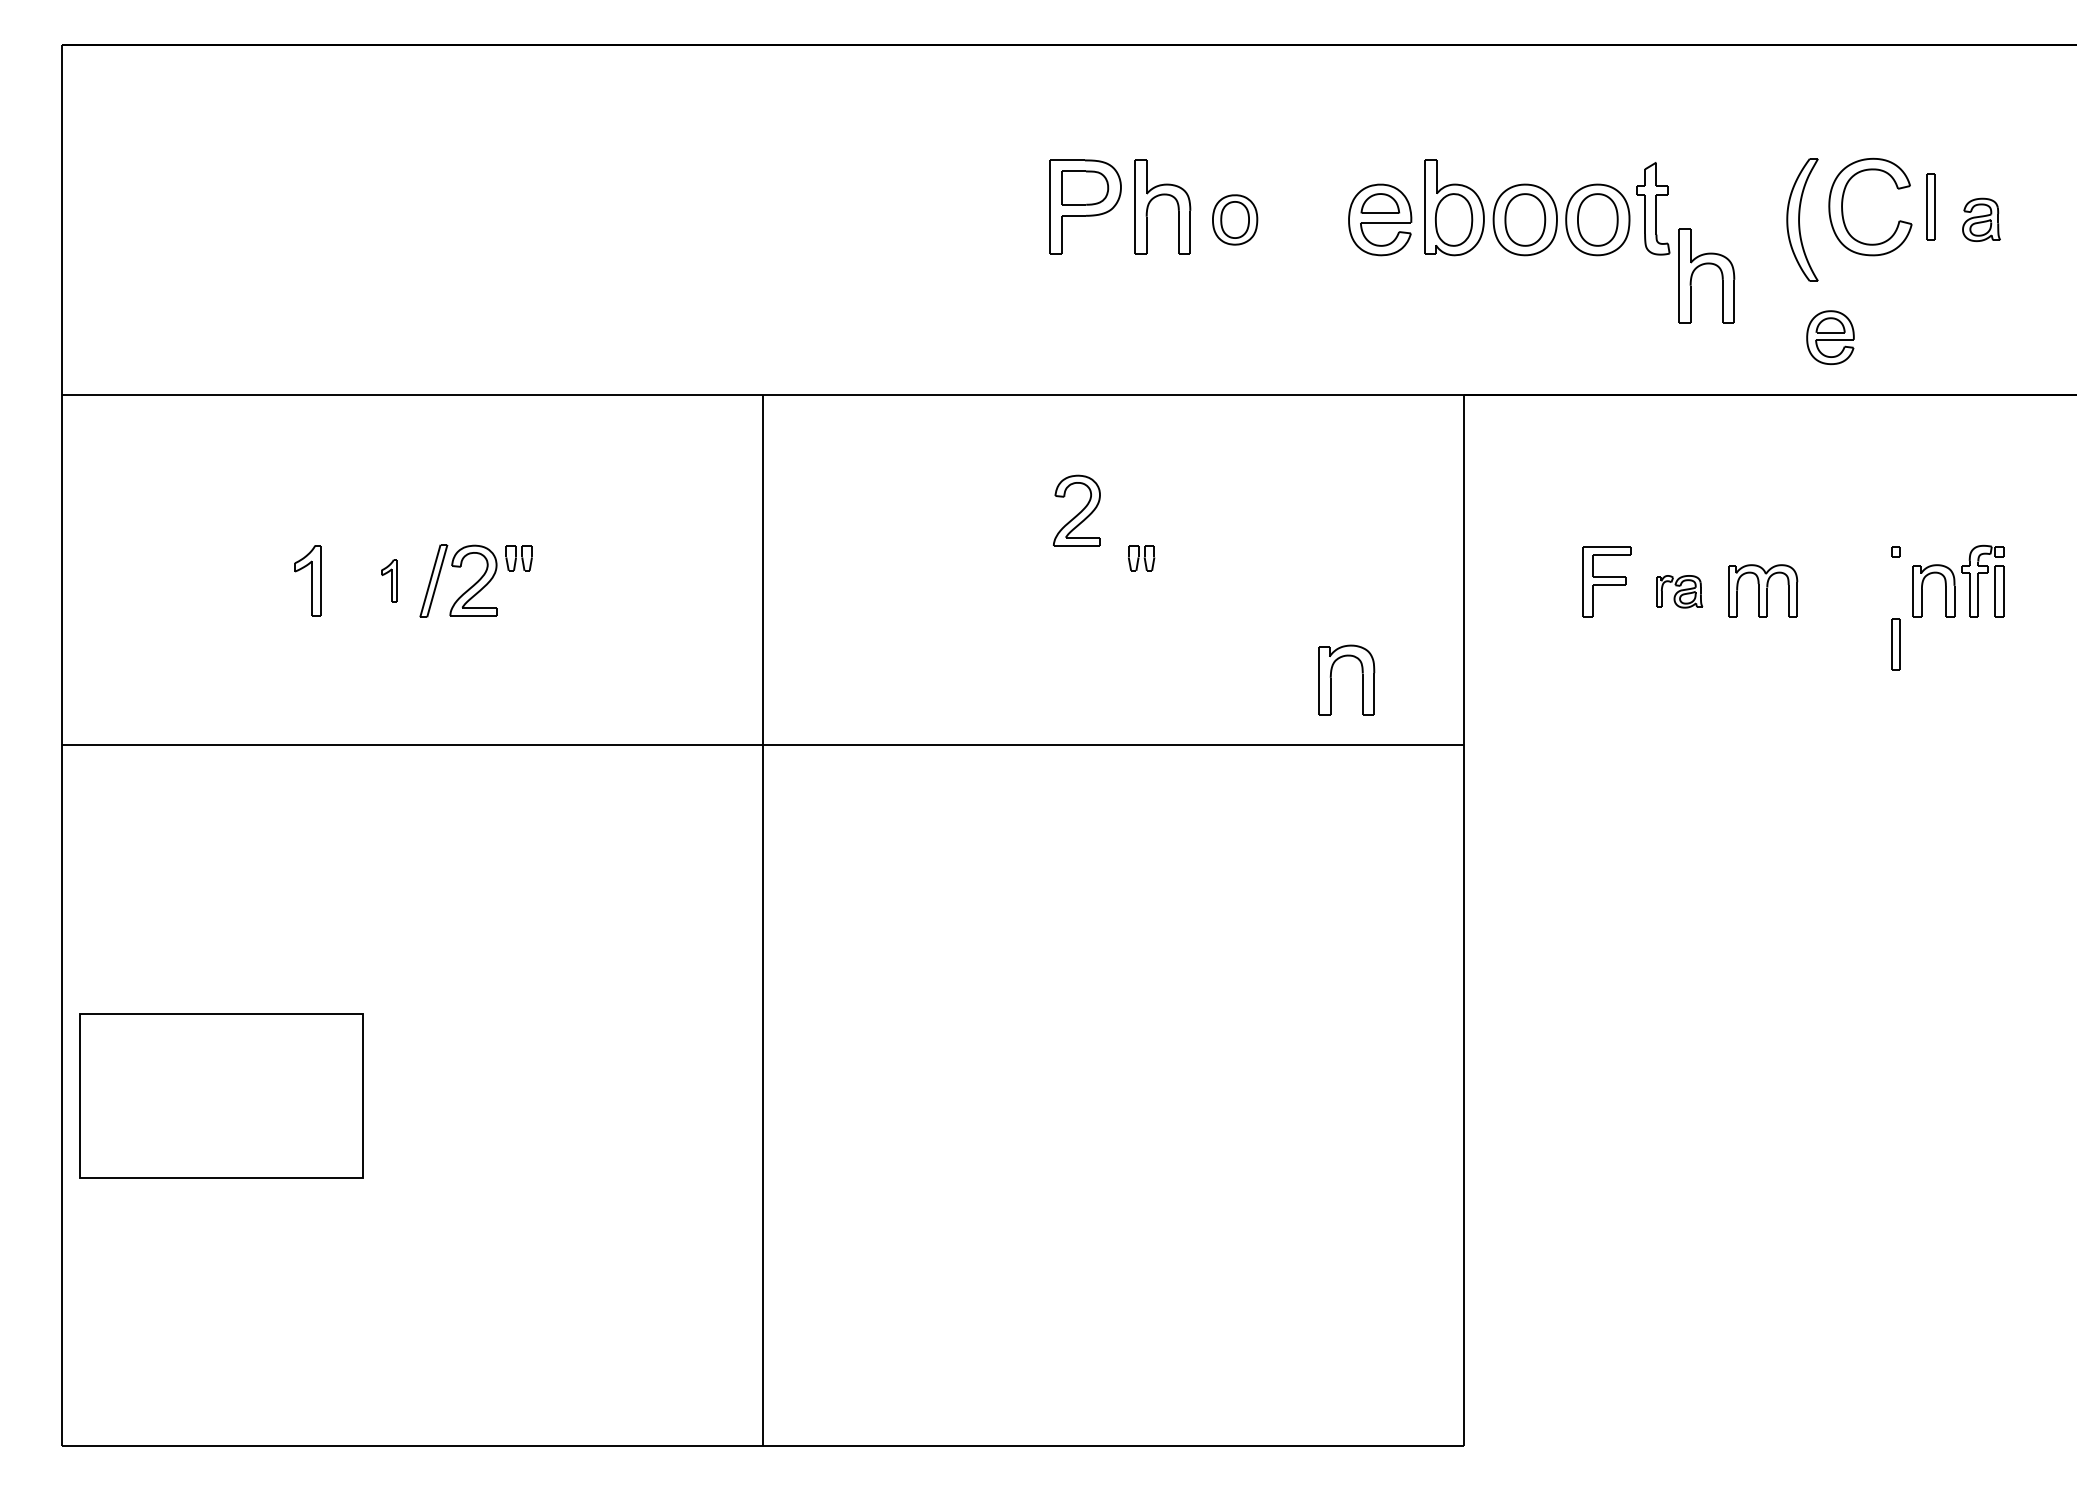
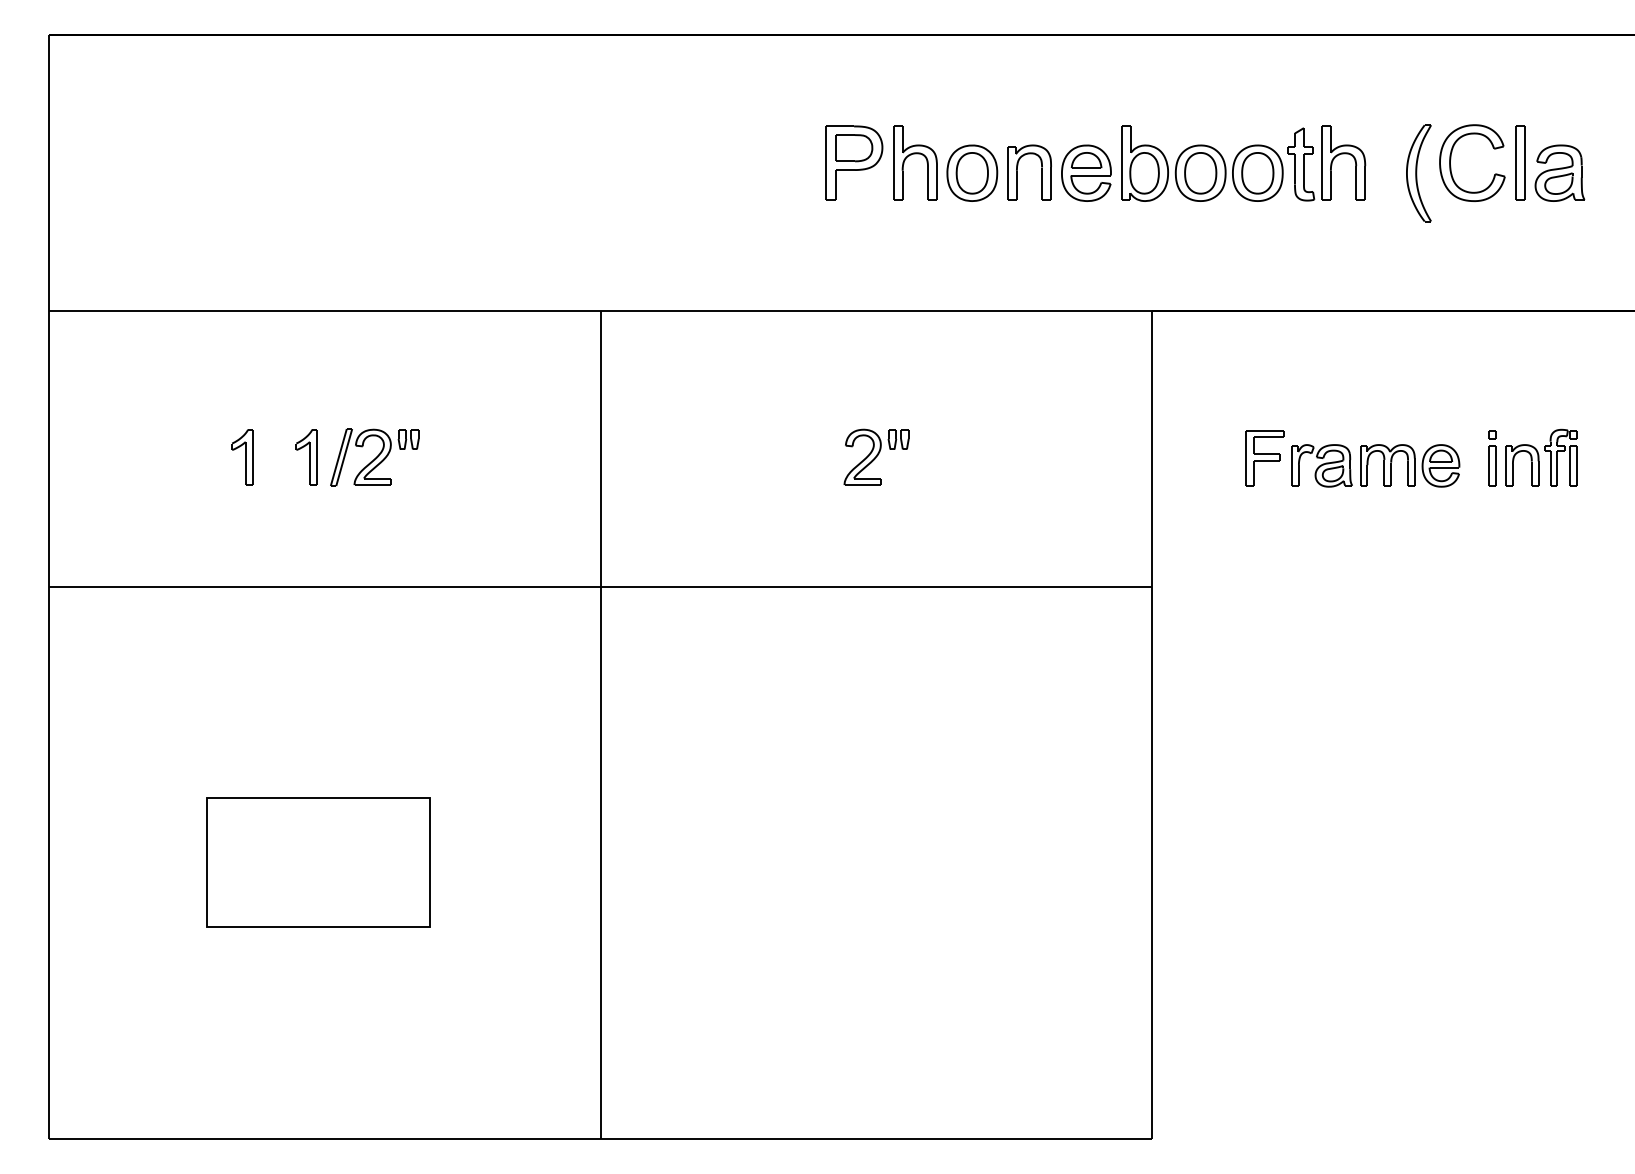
part: (1930, 206) -> (1519, 162), size x1.43
part: (1234, 219) -> (971, 172), size x1.43
part: (1981, 219) -> (1559, 172), size x1.67
part: (1703, 265) -> (1340, 154), moved
part: (1830, 337) -> (1440, 465), moved
part: (1076, 510) -> (862, 457), moved
part: (389, 580) -> (306, 457), size x1.67
part: (1679, 591) -> (1322, 465), size x1.67
part: (1895, 644) -> (1492, 465), moved
part: (1331, 679) -> (1017, 172), moved
part: (221, 1095) -> (318, 862), moved

